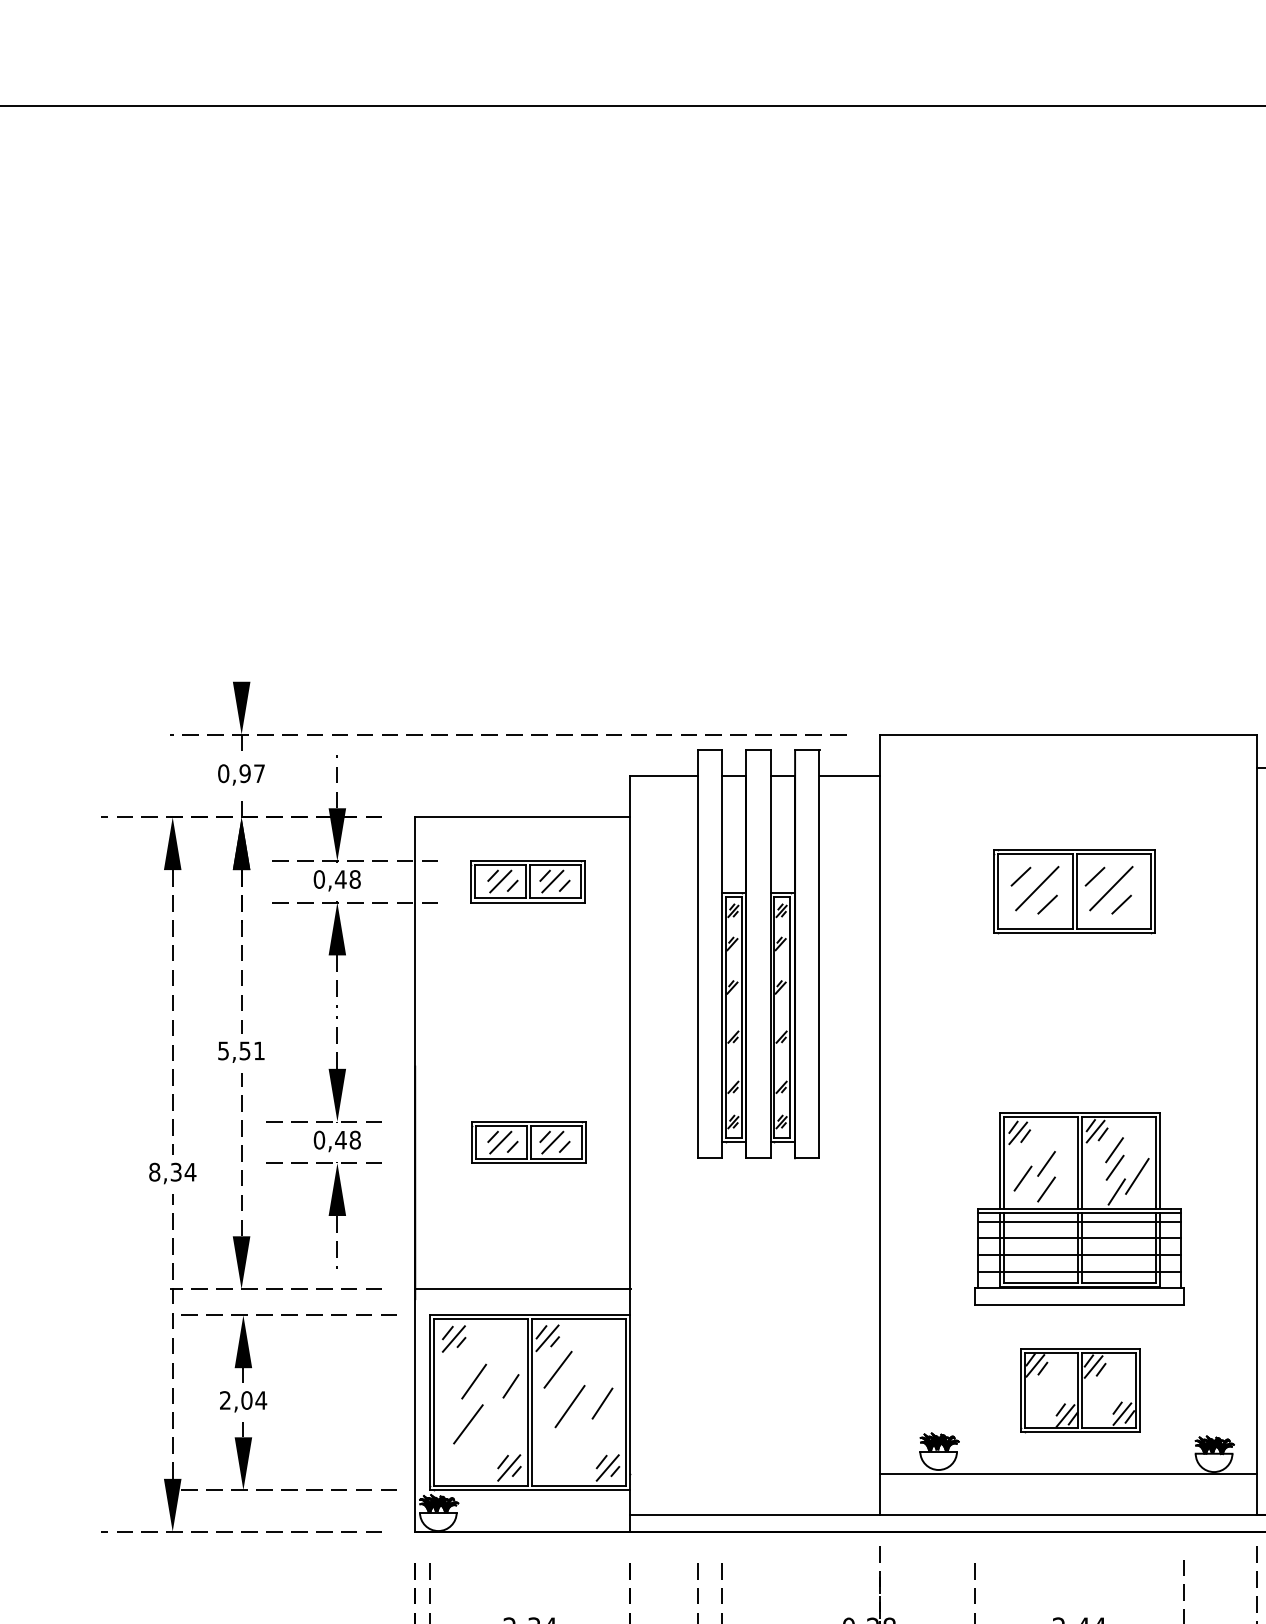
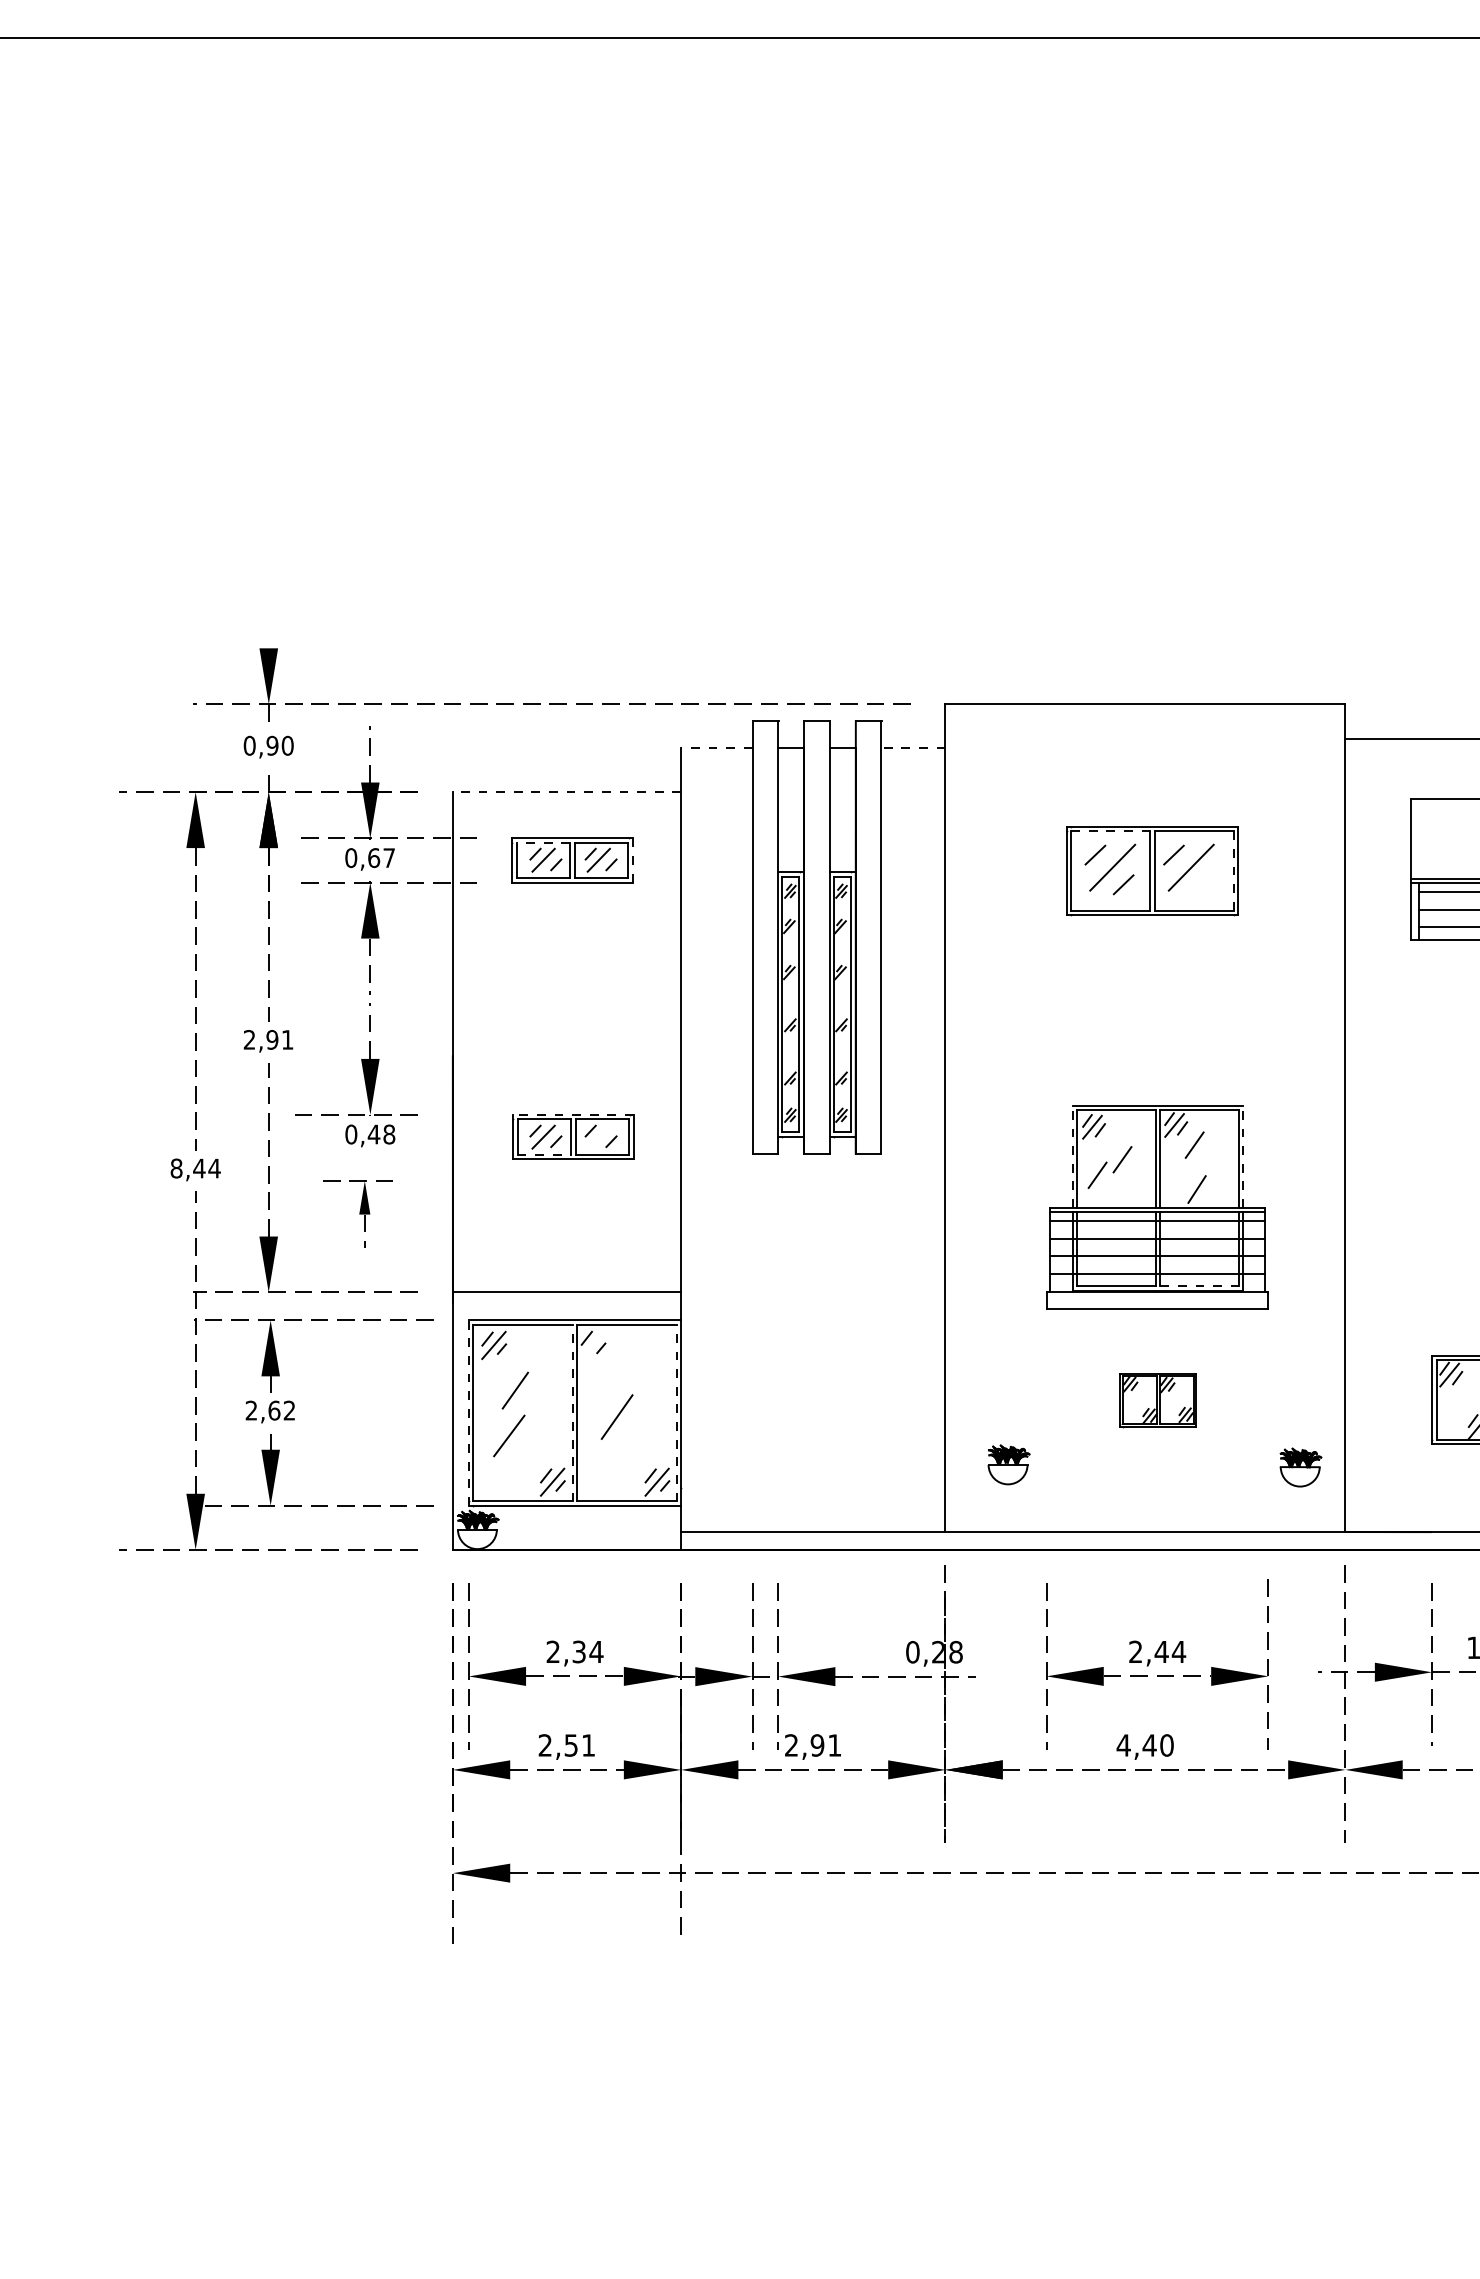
text: (259, 773) -> (287, 745), 0,97 -> 0,90
line: (663, 776) -> (716, 748), solid -> dashed
line: (849, 776) -> (913, 748), solid -> dashed
line: (522, 817) -> (566, 792), solid -> dashed
line: (1035, 854) -> (1110, 831), solid -> dashed
line: (500, 864) -> (543, 842), solid -> dashed
text: (347, 879) -> (381, 858), 0,48 -> 0,67
line: (584, 881) -> (632, 860), solid -> dashed
line: (1151, 891) -> (1233, 870), solid -> dashed
line: (1121, 904) -> (1202, 884), removed
text: (234, 1050) -> (261, 1039), 5,51 -> 2,91
line: (528, 1121) -> (573, 1114), solid -> dashed
line: (552, 1142) -> (598, 1136), removed
line: (501, 1158) -> (544, 1154), solid -> dashed
line: (999, 1160) -> (1072, 1156), solid -> dashed
line: (1160, 1160) -> (1243, 1156), solid -> dashed
line: (1115, 1167) -> (1195, 1163), removed
text: (176, 1172) -> (199, 1168), 8,34 -> 8,44
line: (1137, 1175) -> (1218, 1172), removed
line: (1046, 1189) -> (1122, 1186), removed
part: (324, 1214) -> (356, 1213), size x0.6
line: (1120, 1283) -> (1200, 1286), solid -> dashed
line: (546, 1338) -> (592, 1344), removed
line: (558, 1370) -> (604, 1378), removed
line: (511, 1386) -> (554, 1395), removed
part: (1080, 1390) -> (1158, 1400), size x0.6
text: (253, 1400) -> (281, 1410), 2,04 -> 2,62
line: (527, 1402) -> (572, 1412), solid -> dashed
line: (626, 1402) -> (676, 1412), solid -> dashed
line: (429, 1403) -> (468, 1413), solid -> dashed
line: (602, 1403) -> (651, 1413), removed
line: (1068, 1473) -> (1145, 1488), removed

